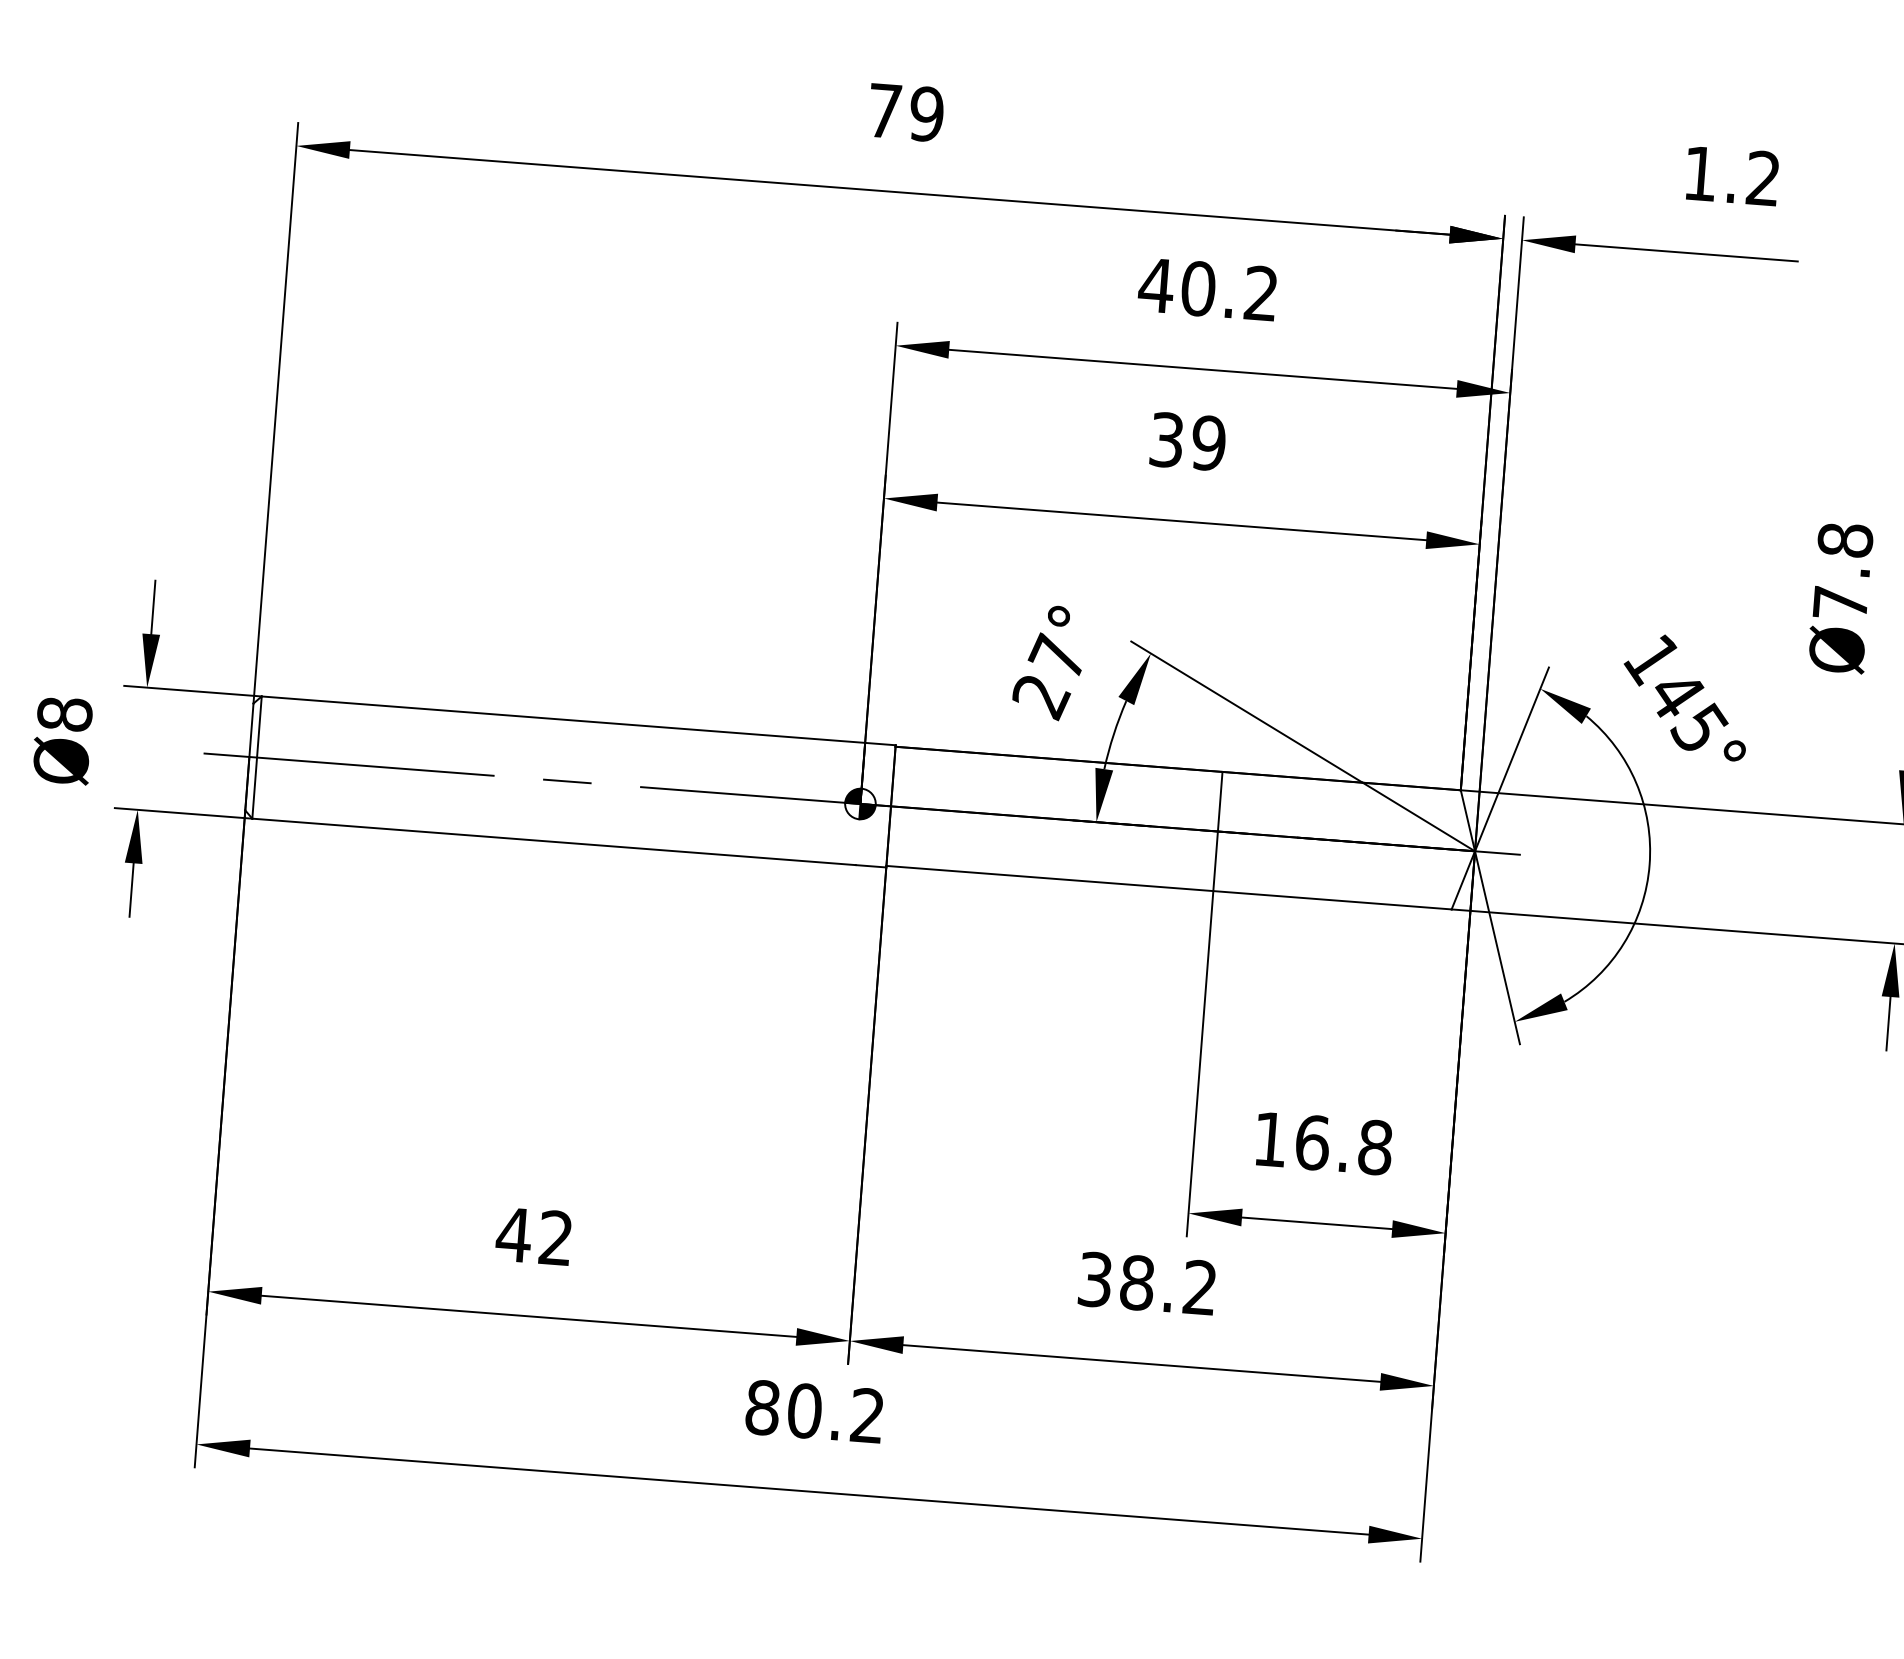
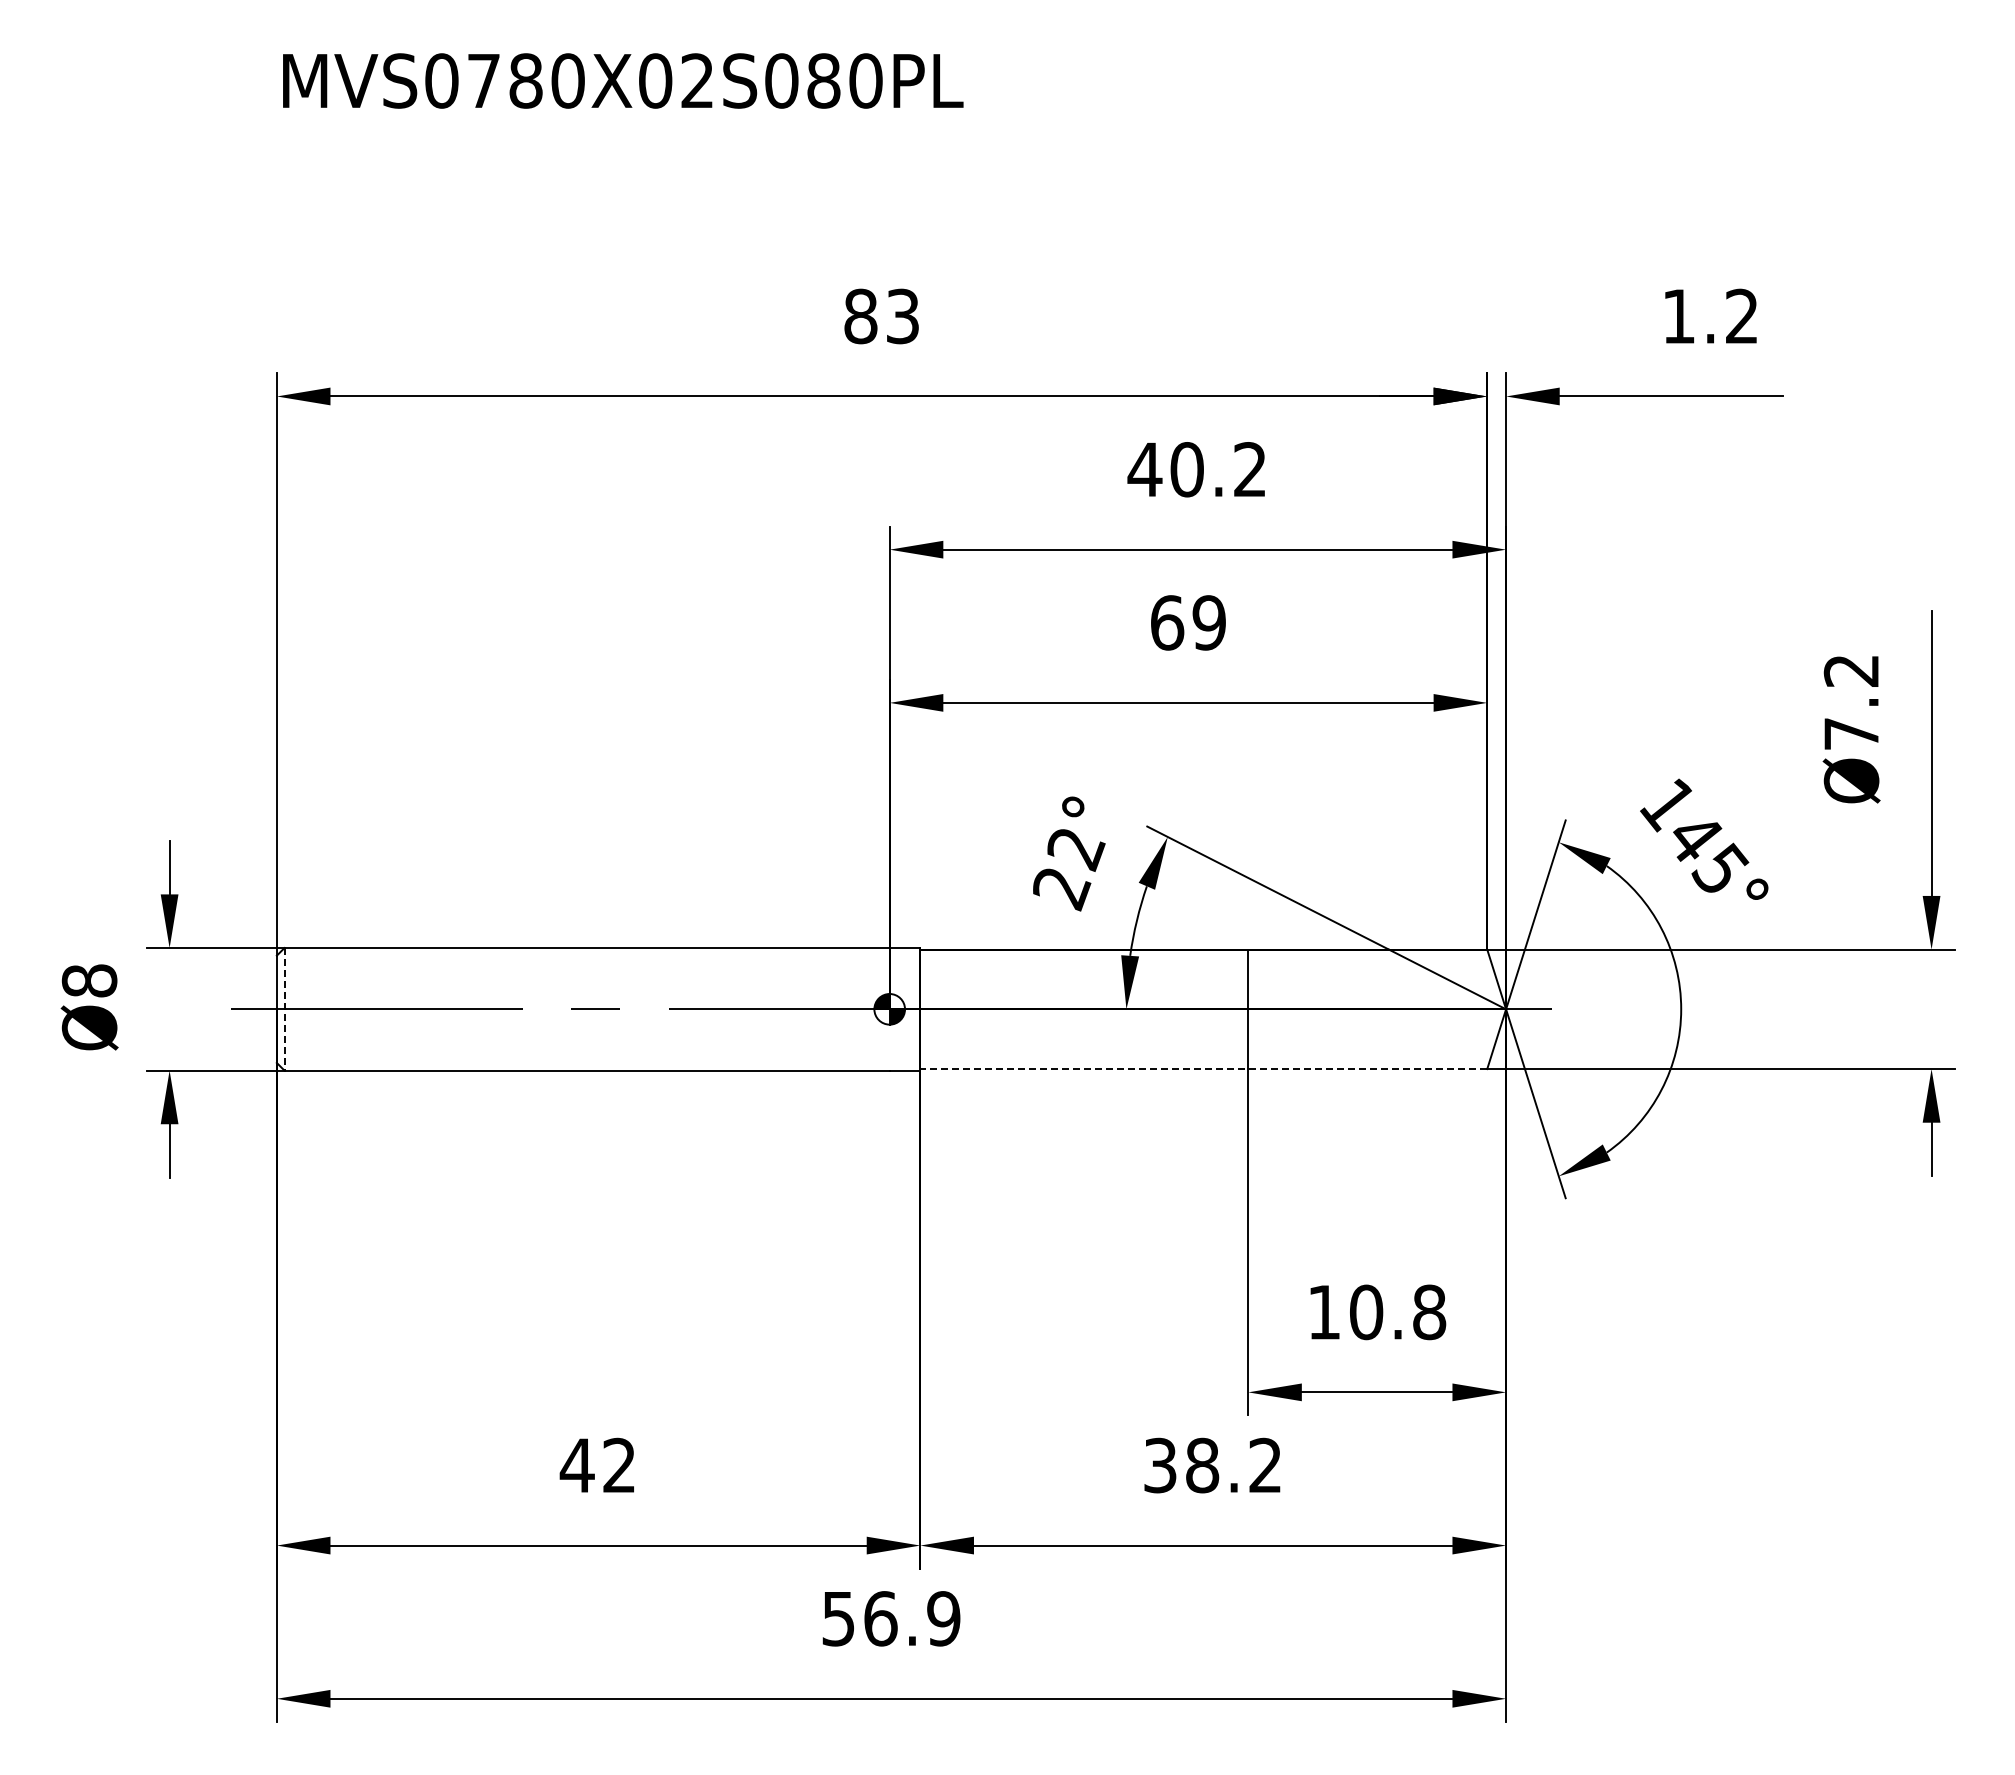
text: (905, 112) -> (881, 316), 79 -> 83
text: (1167, 439) -> (1167, 622), 39 -> 69
text: (1845, 539) -> (1851, 670), Ø7.8 -> Ø7.2
text: (1058, 656) -> (1075, 847), 27° -> 22°
line: (257, 757) -> (284, 1009), solid -> dashed
line: (1168, 888) -> (1203, 1069), solid -> dashed
text: (1312, 1141) -> (1366, 1311), 16.8 -> 10.8
text: (815, 1411) -> (891, 1618), 80.2 -> 56.9

